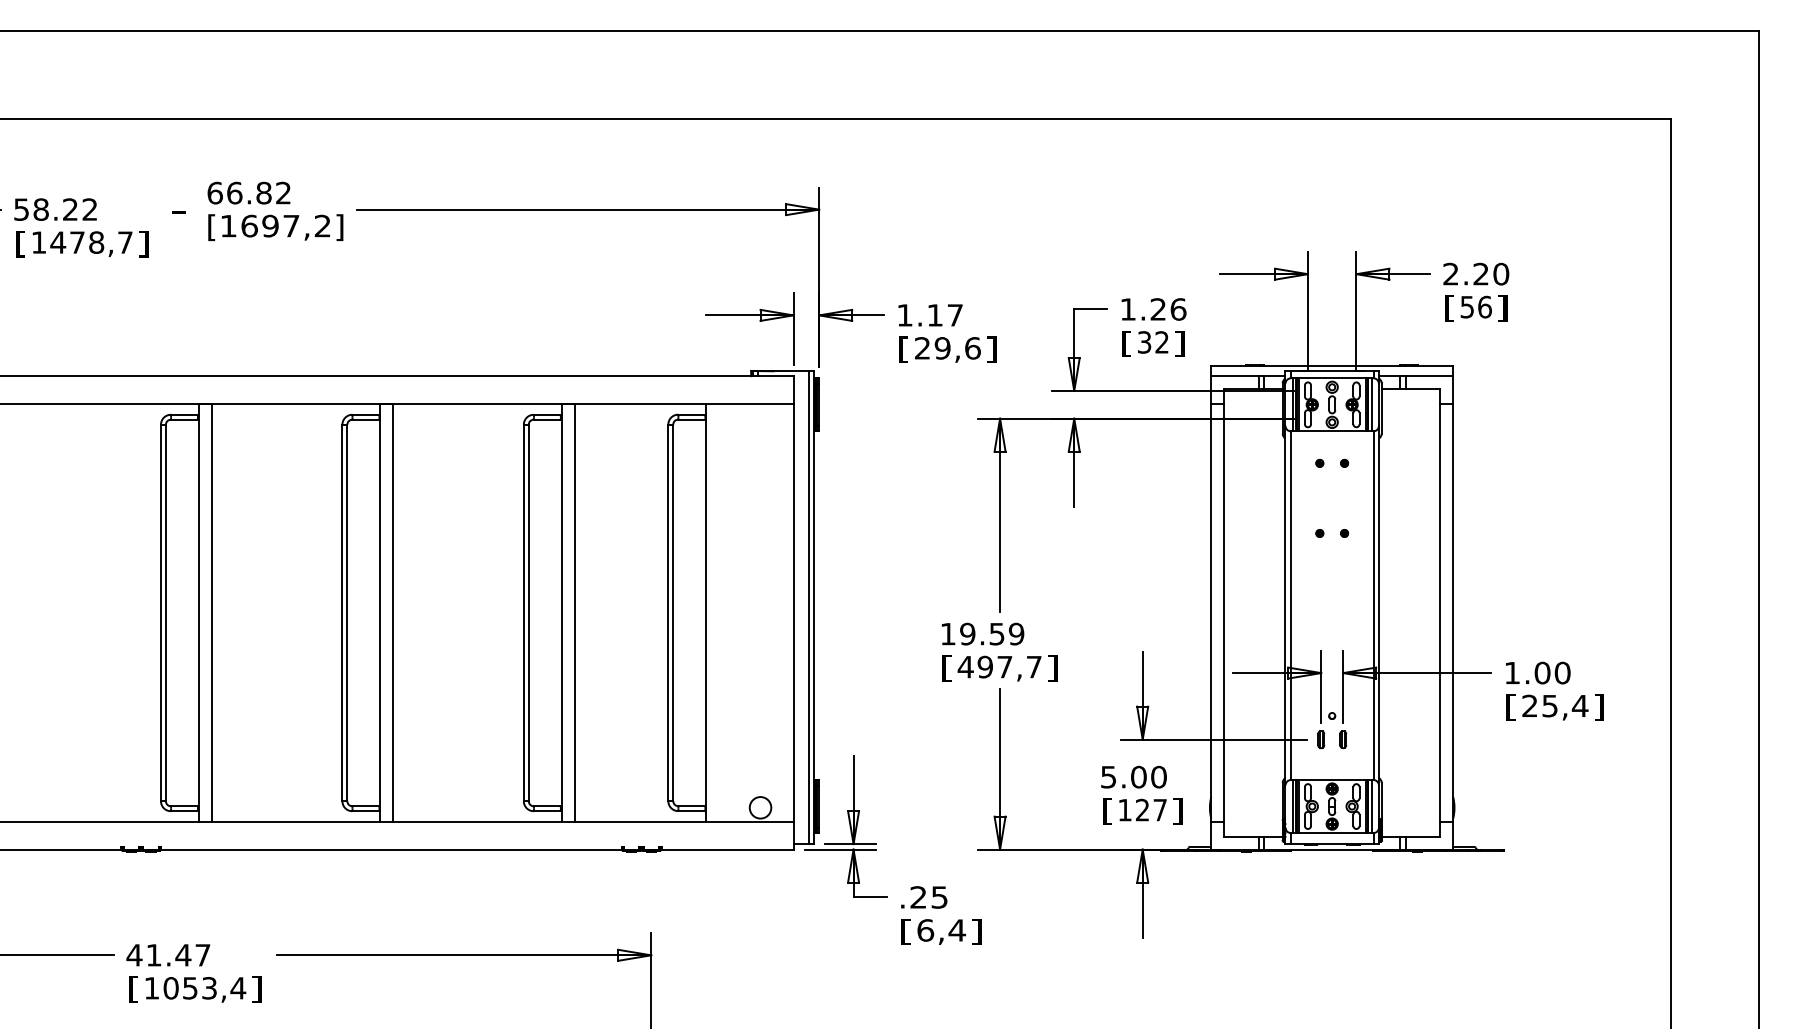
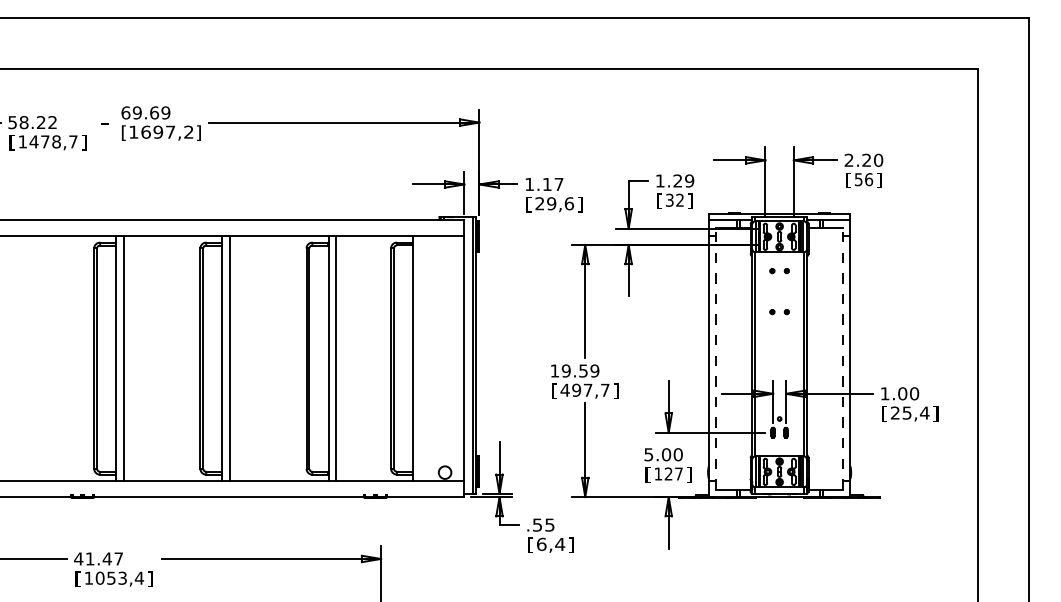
text: (258, 192) -> (151, 112), 66.82 -> 69.69
text: (1178, 308) -> (689, 180), 1.26 -> 1.29
line: (1224, 612) -> (716, 358), solid -> dashed
line: (1439, 612) -> (842, 358), solid -> dashed
text: (918, 896) -> (537, 524), .25 -> .55

